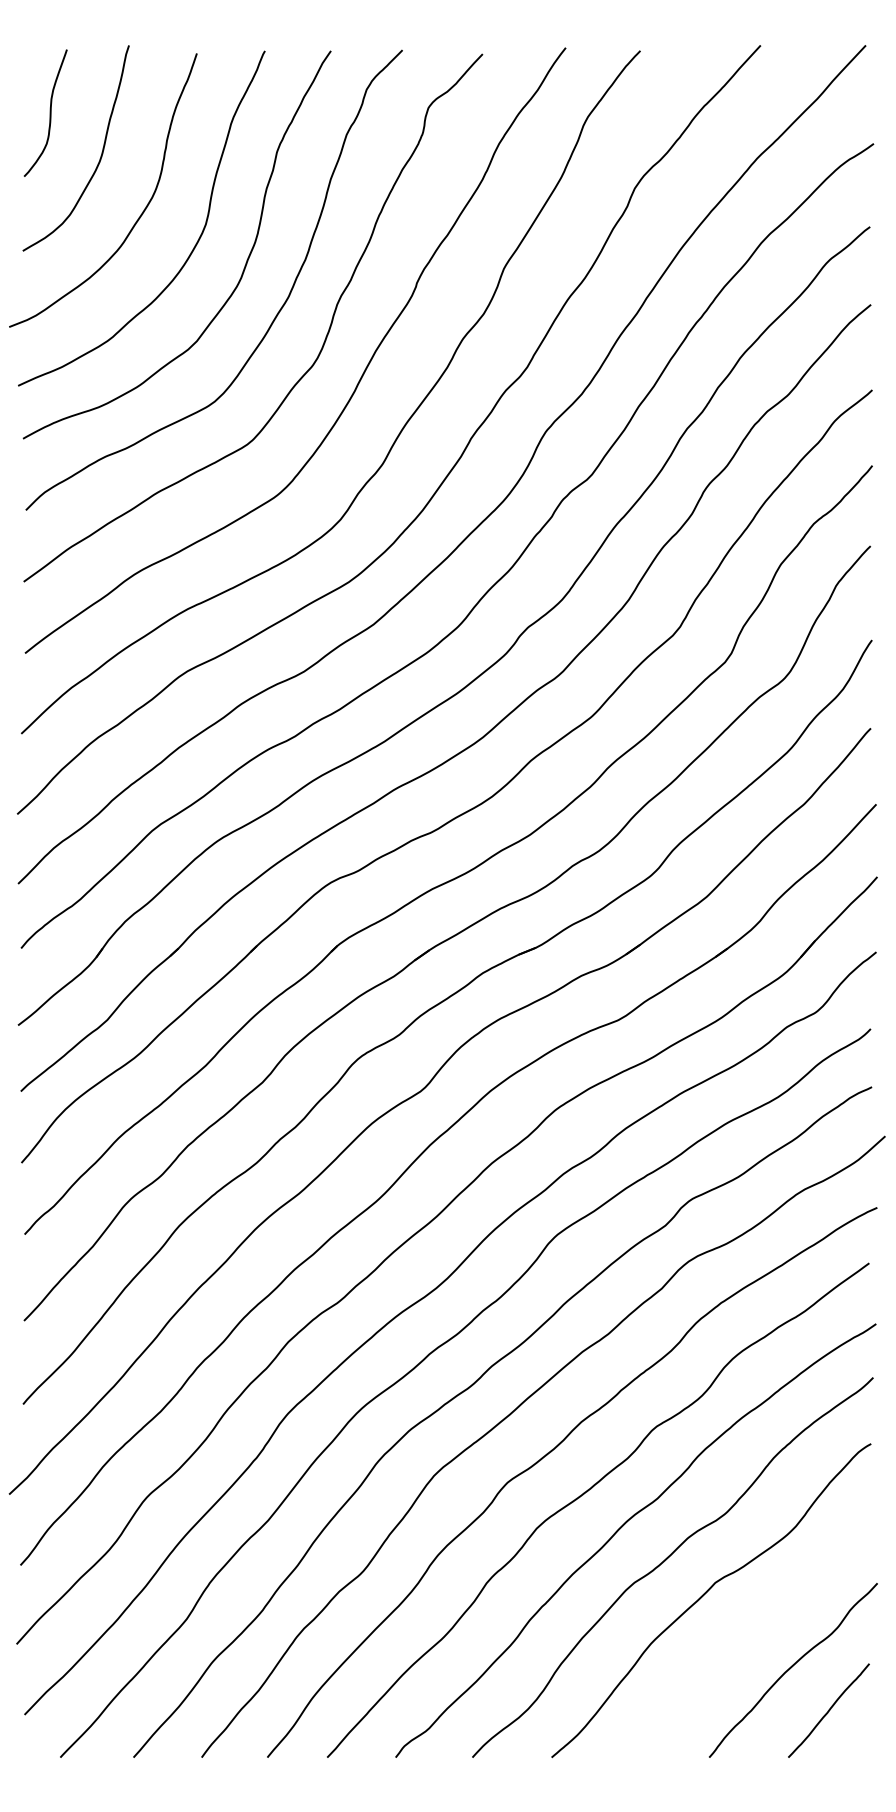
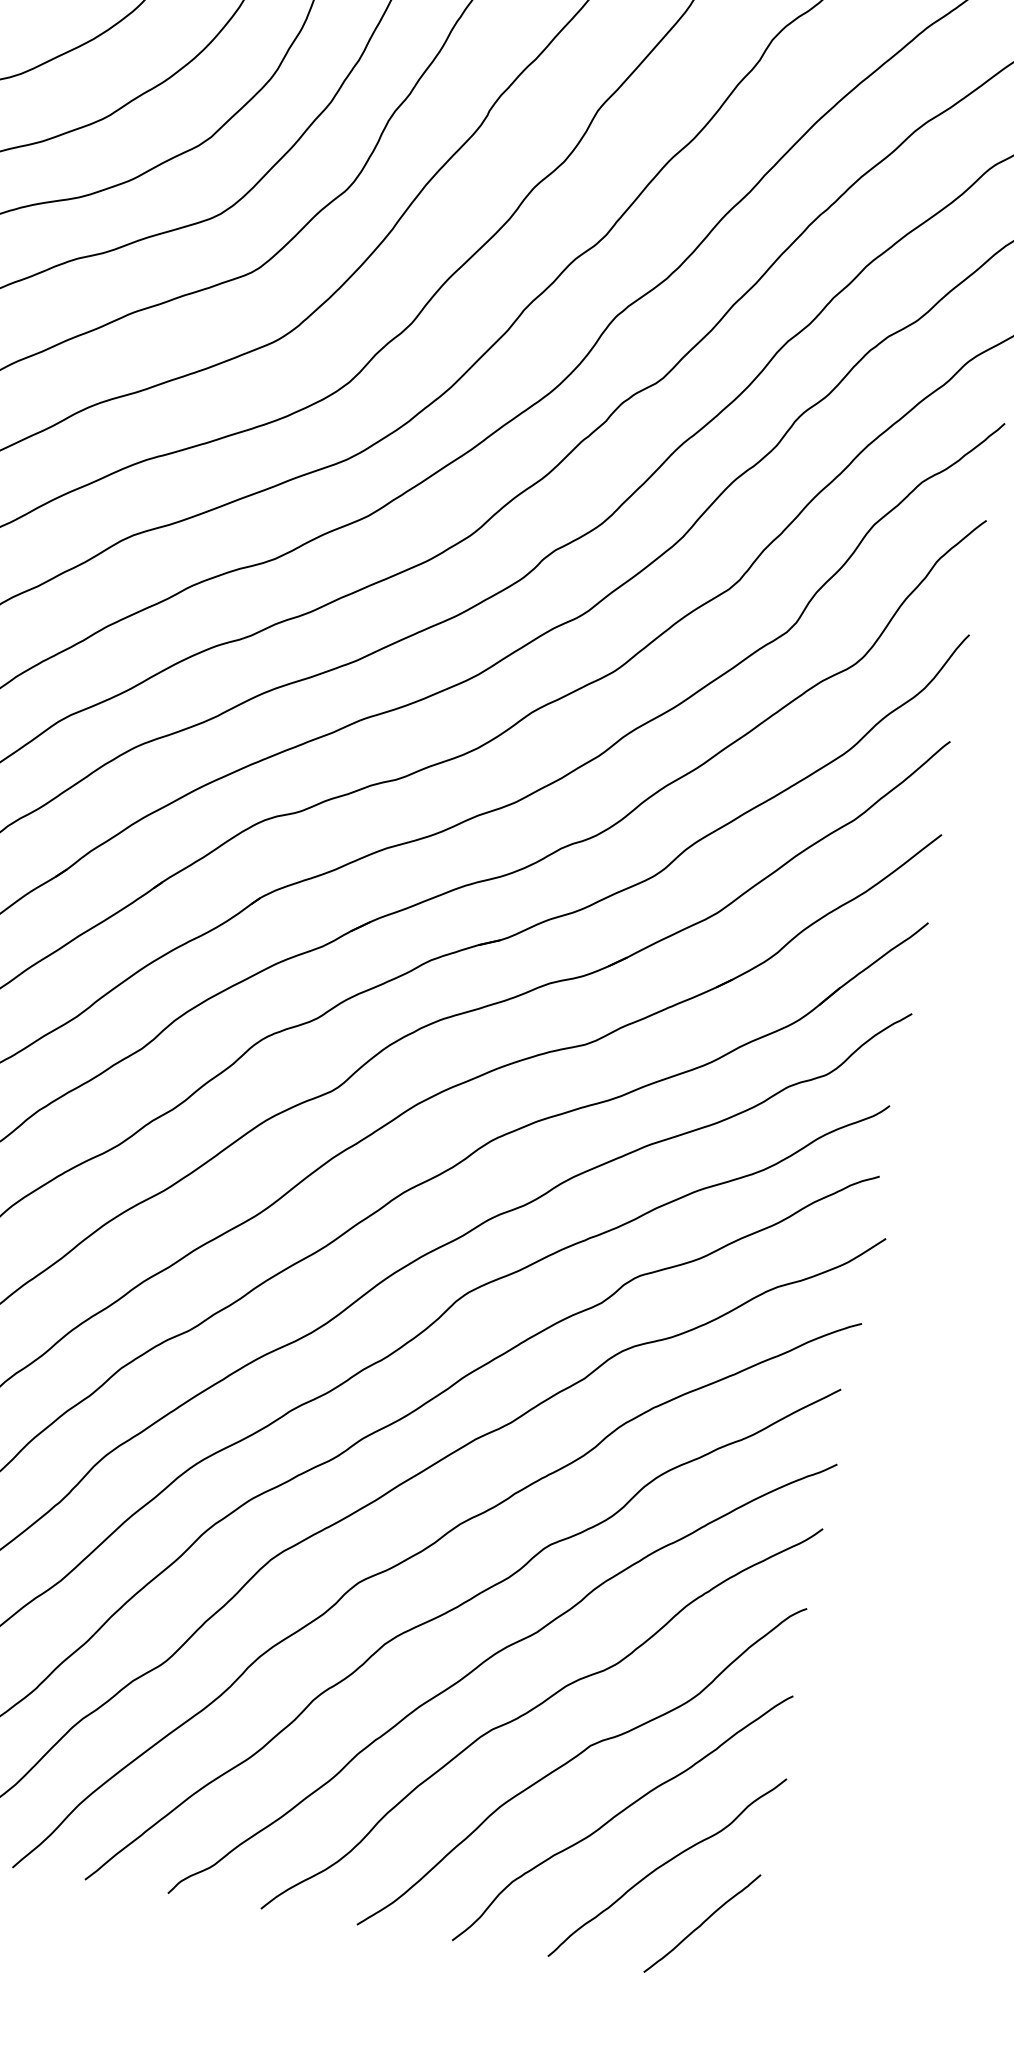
curve: (748, 1633) -> (620, 1813), added

